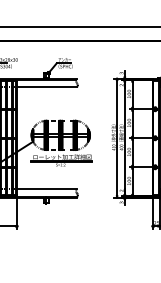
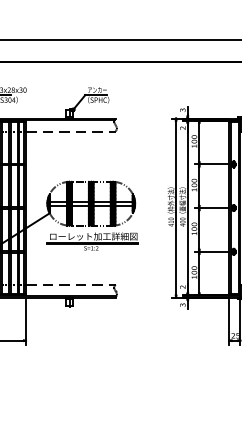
line: (47, 87) -> (71, 131), solid -> dashed
line: (47, 189) -> (71, 285), solid -> dashed

